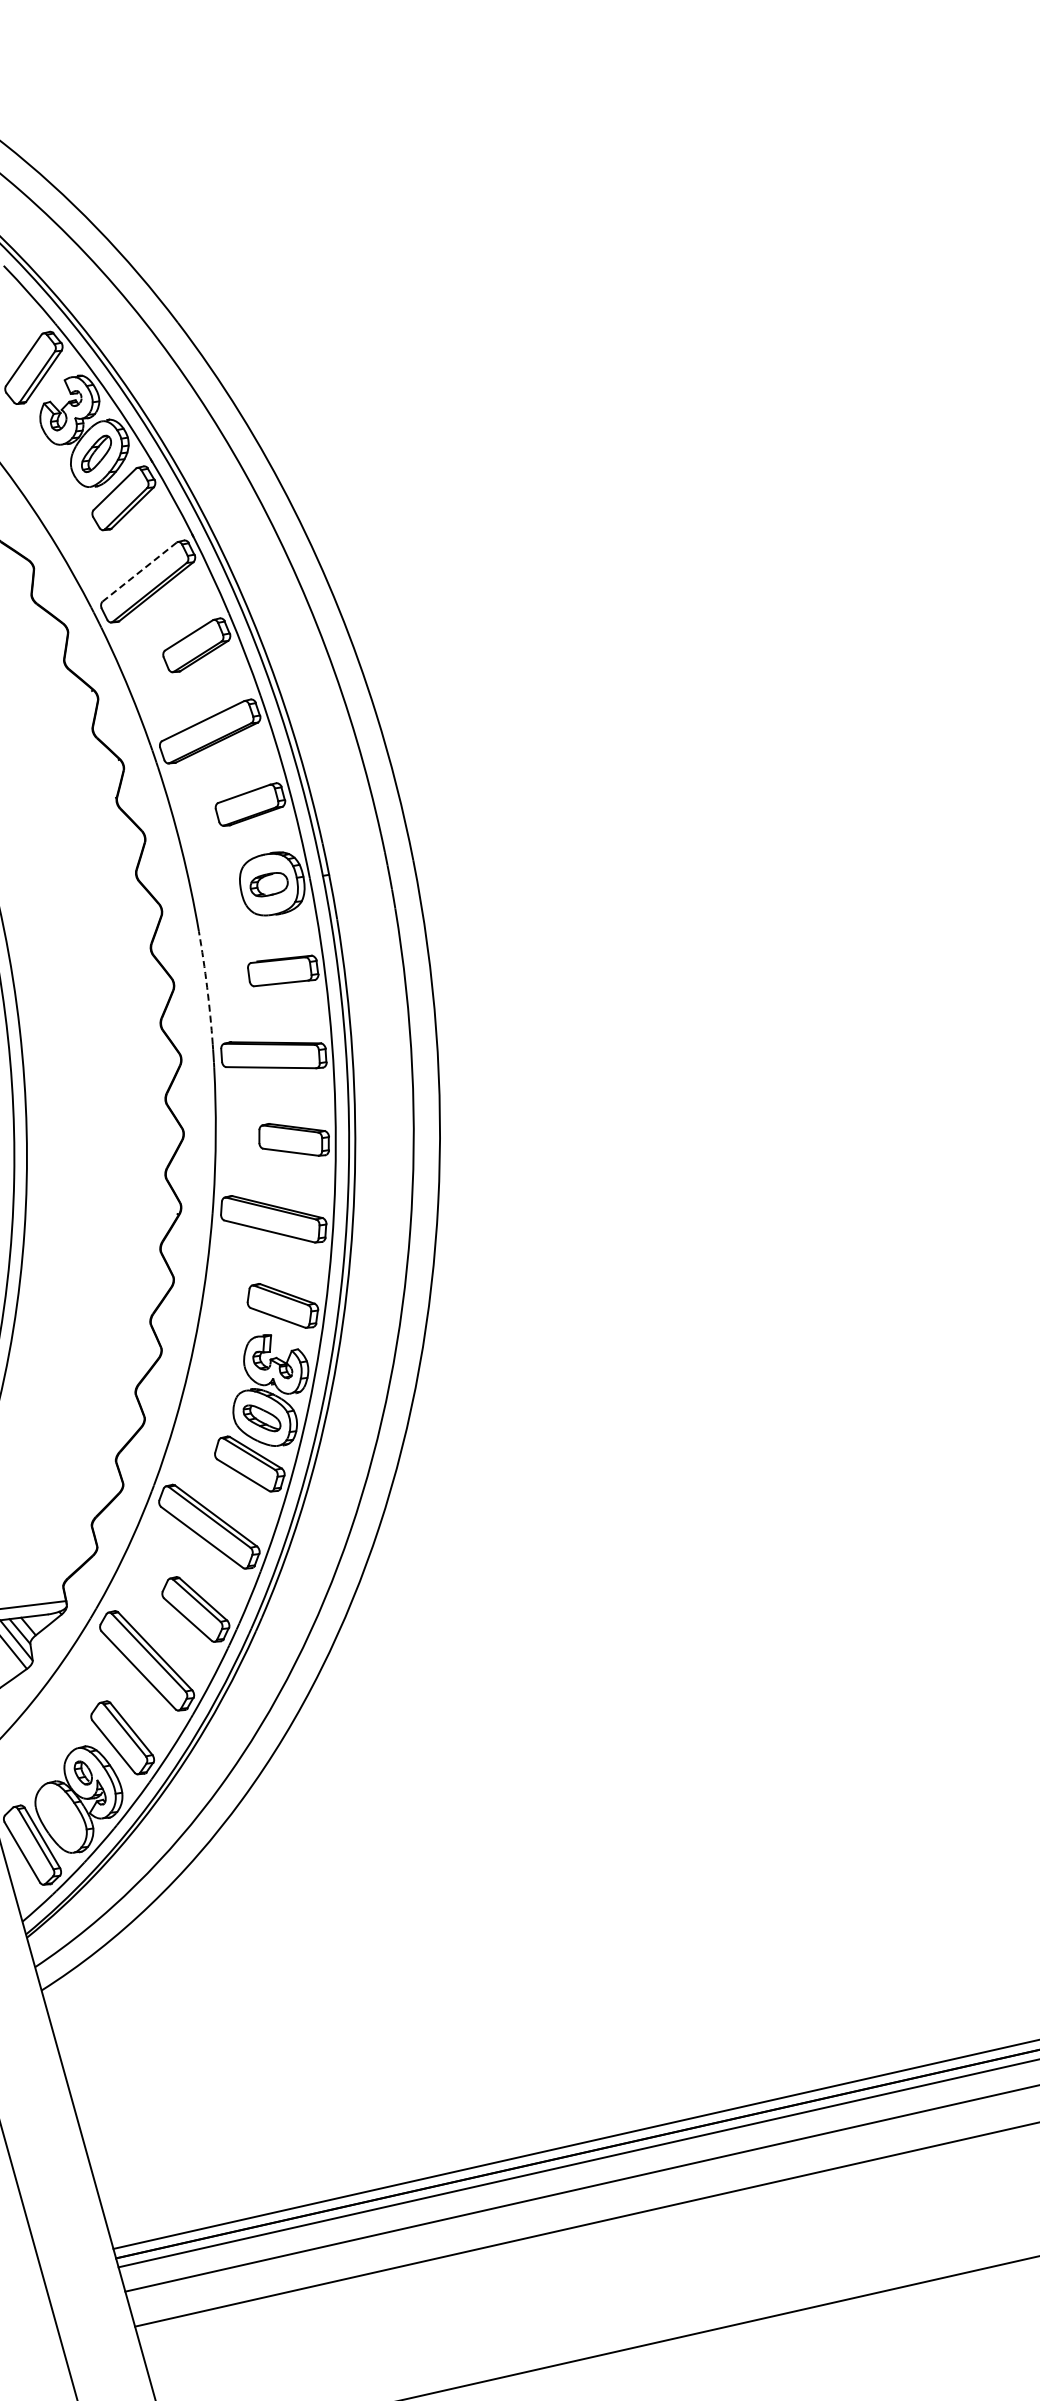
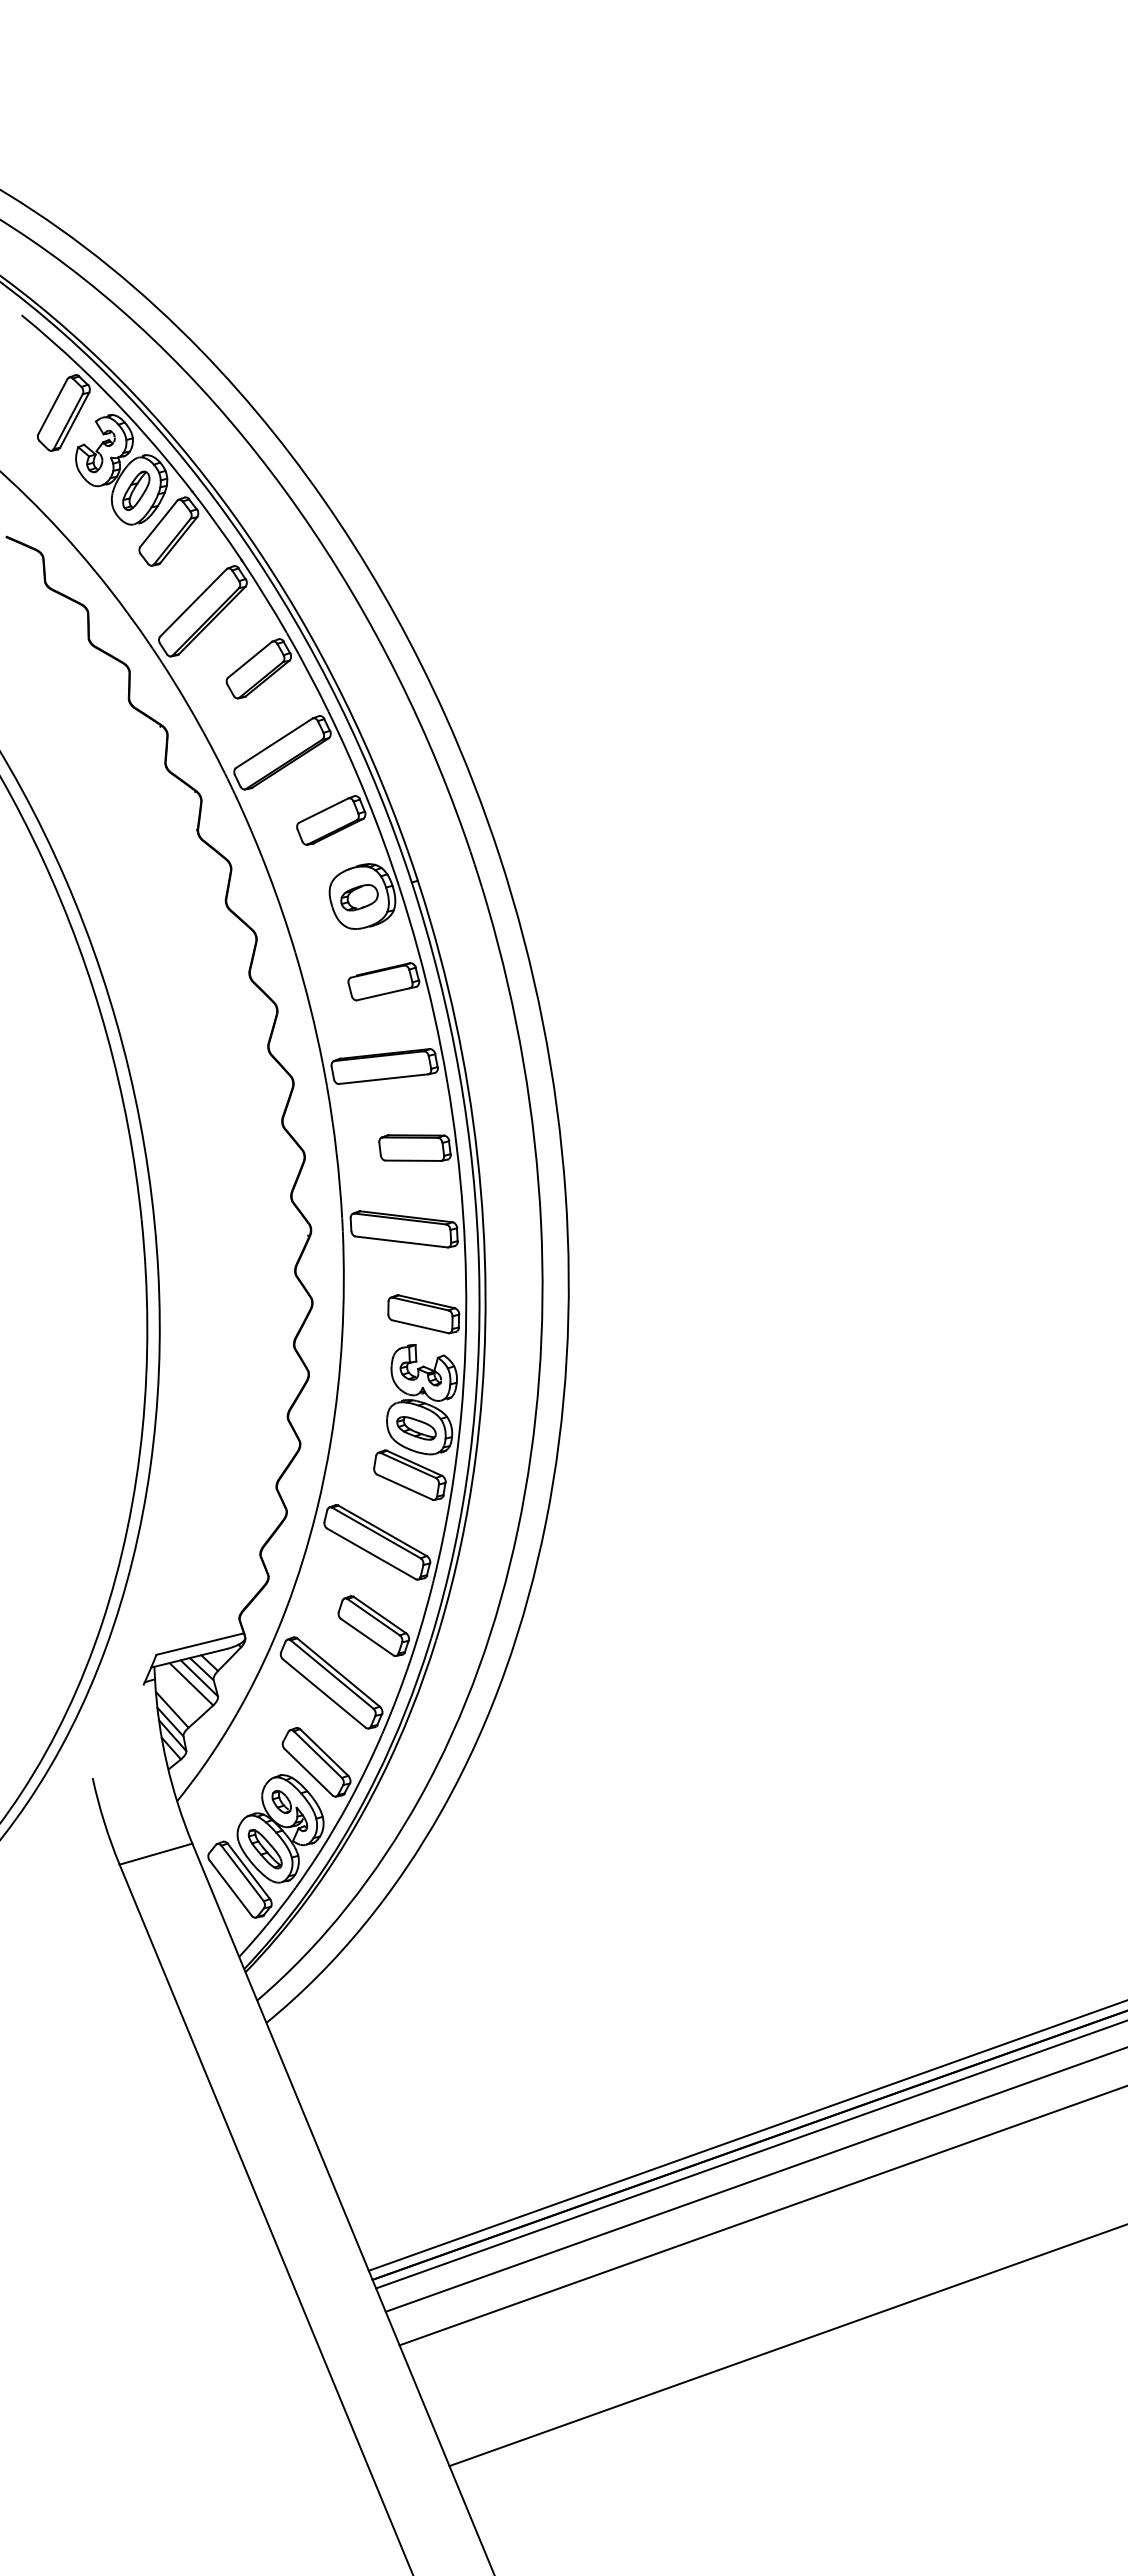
line: (139, 572) -> (193, 603), dashed -> solid
arc: (207, 987) -> (310, 1007), dashed -> solid
part: (60, 1818) -> (264, 1849), added

